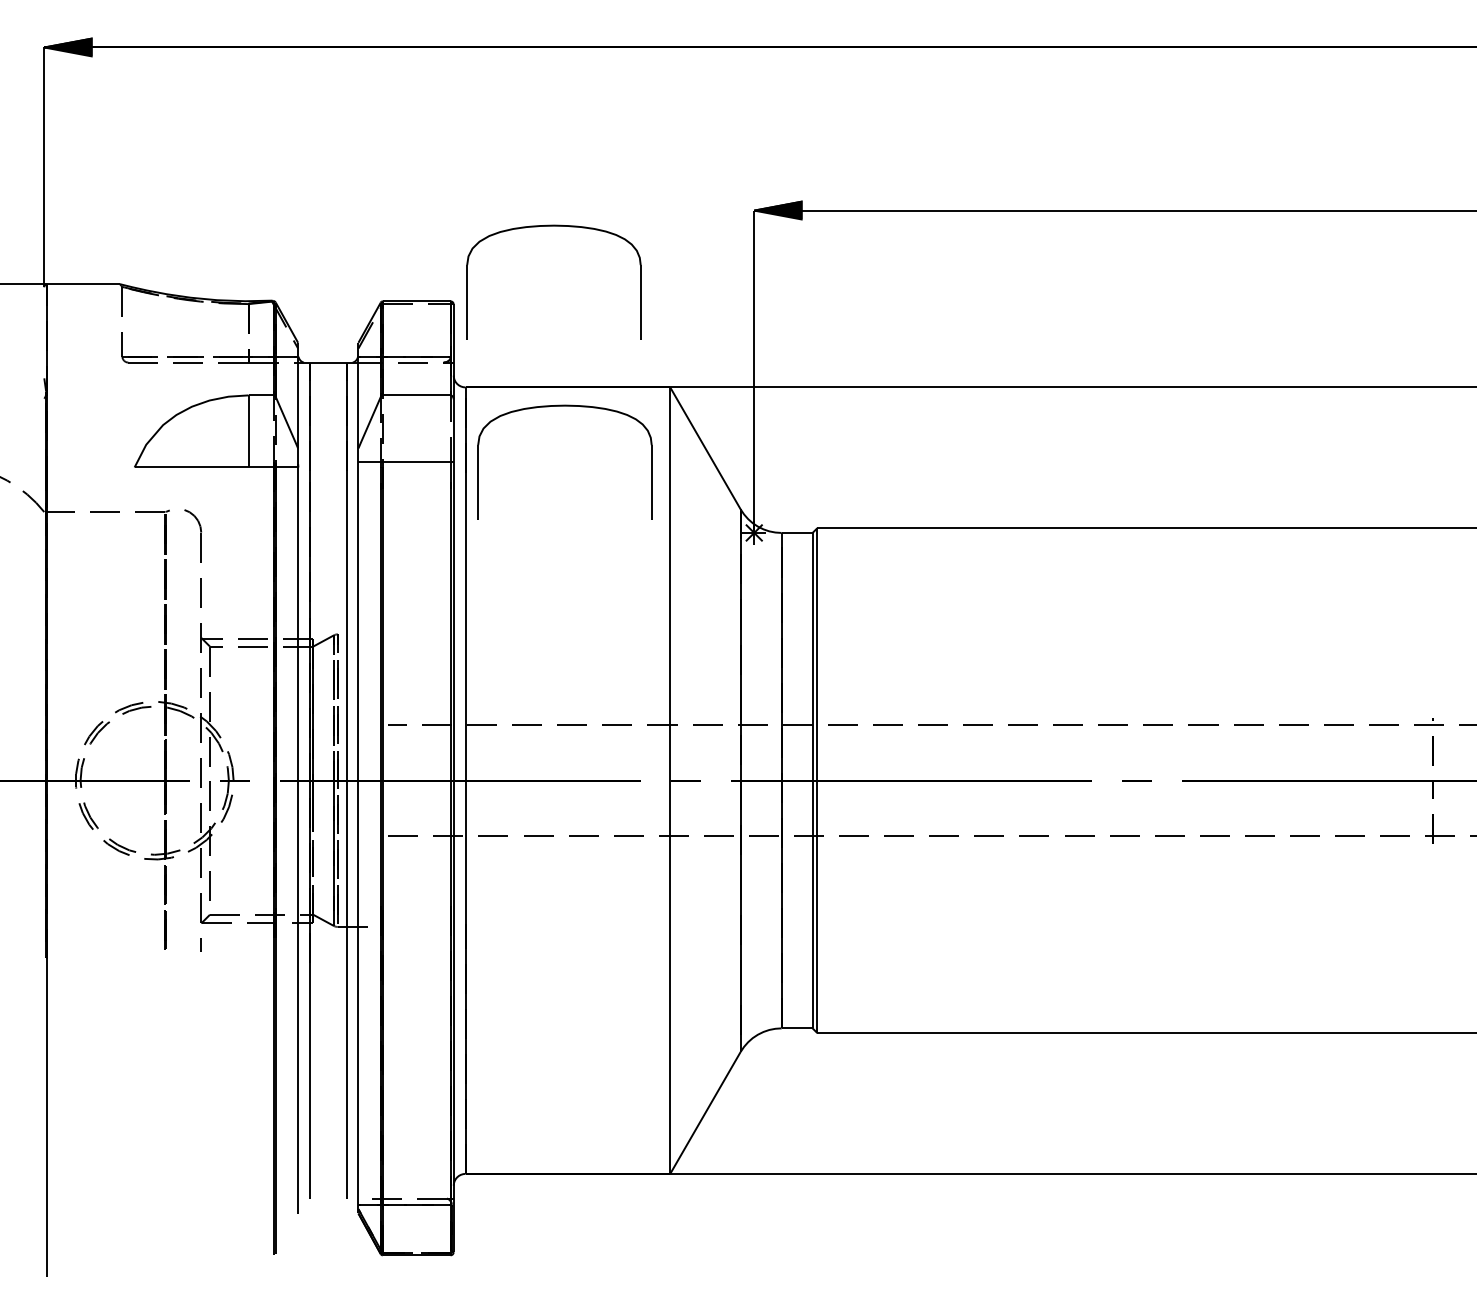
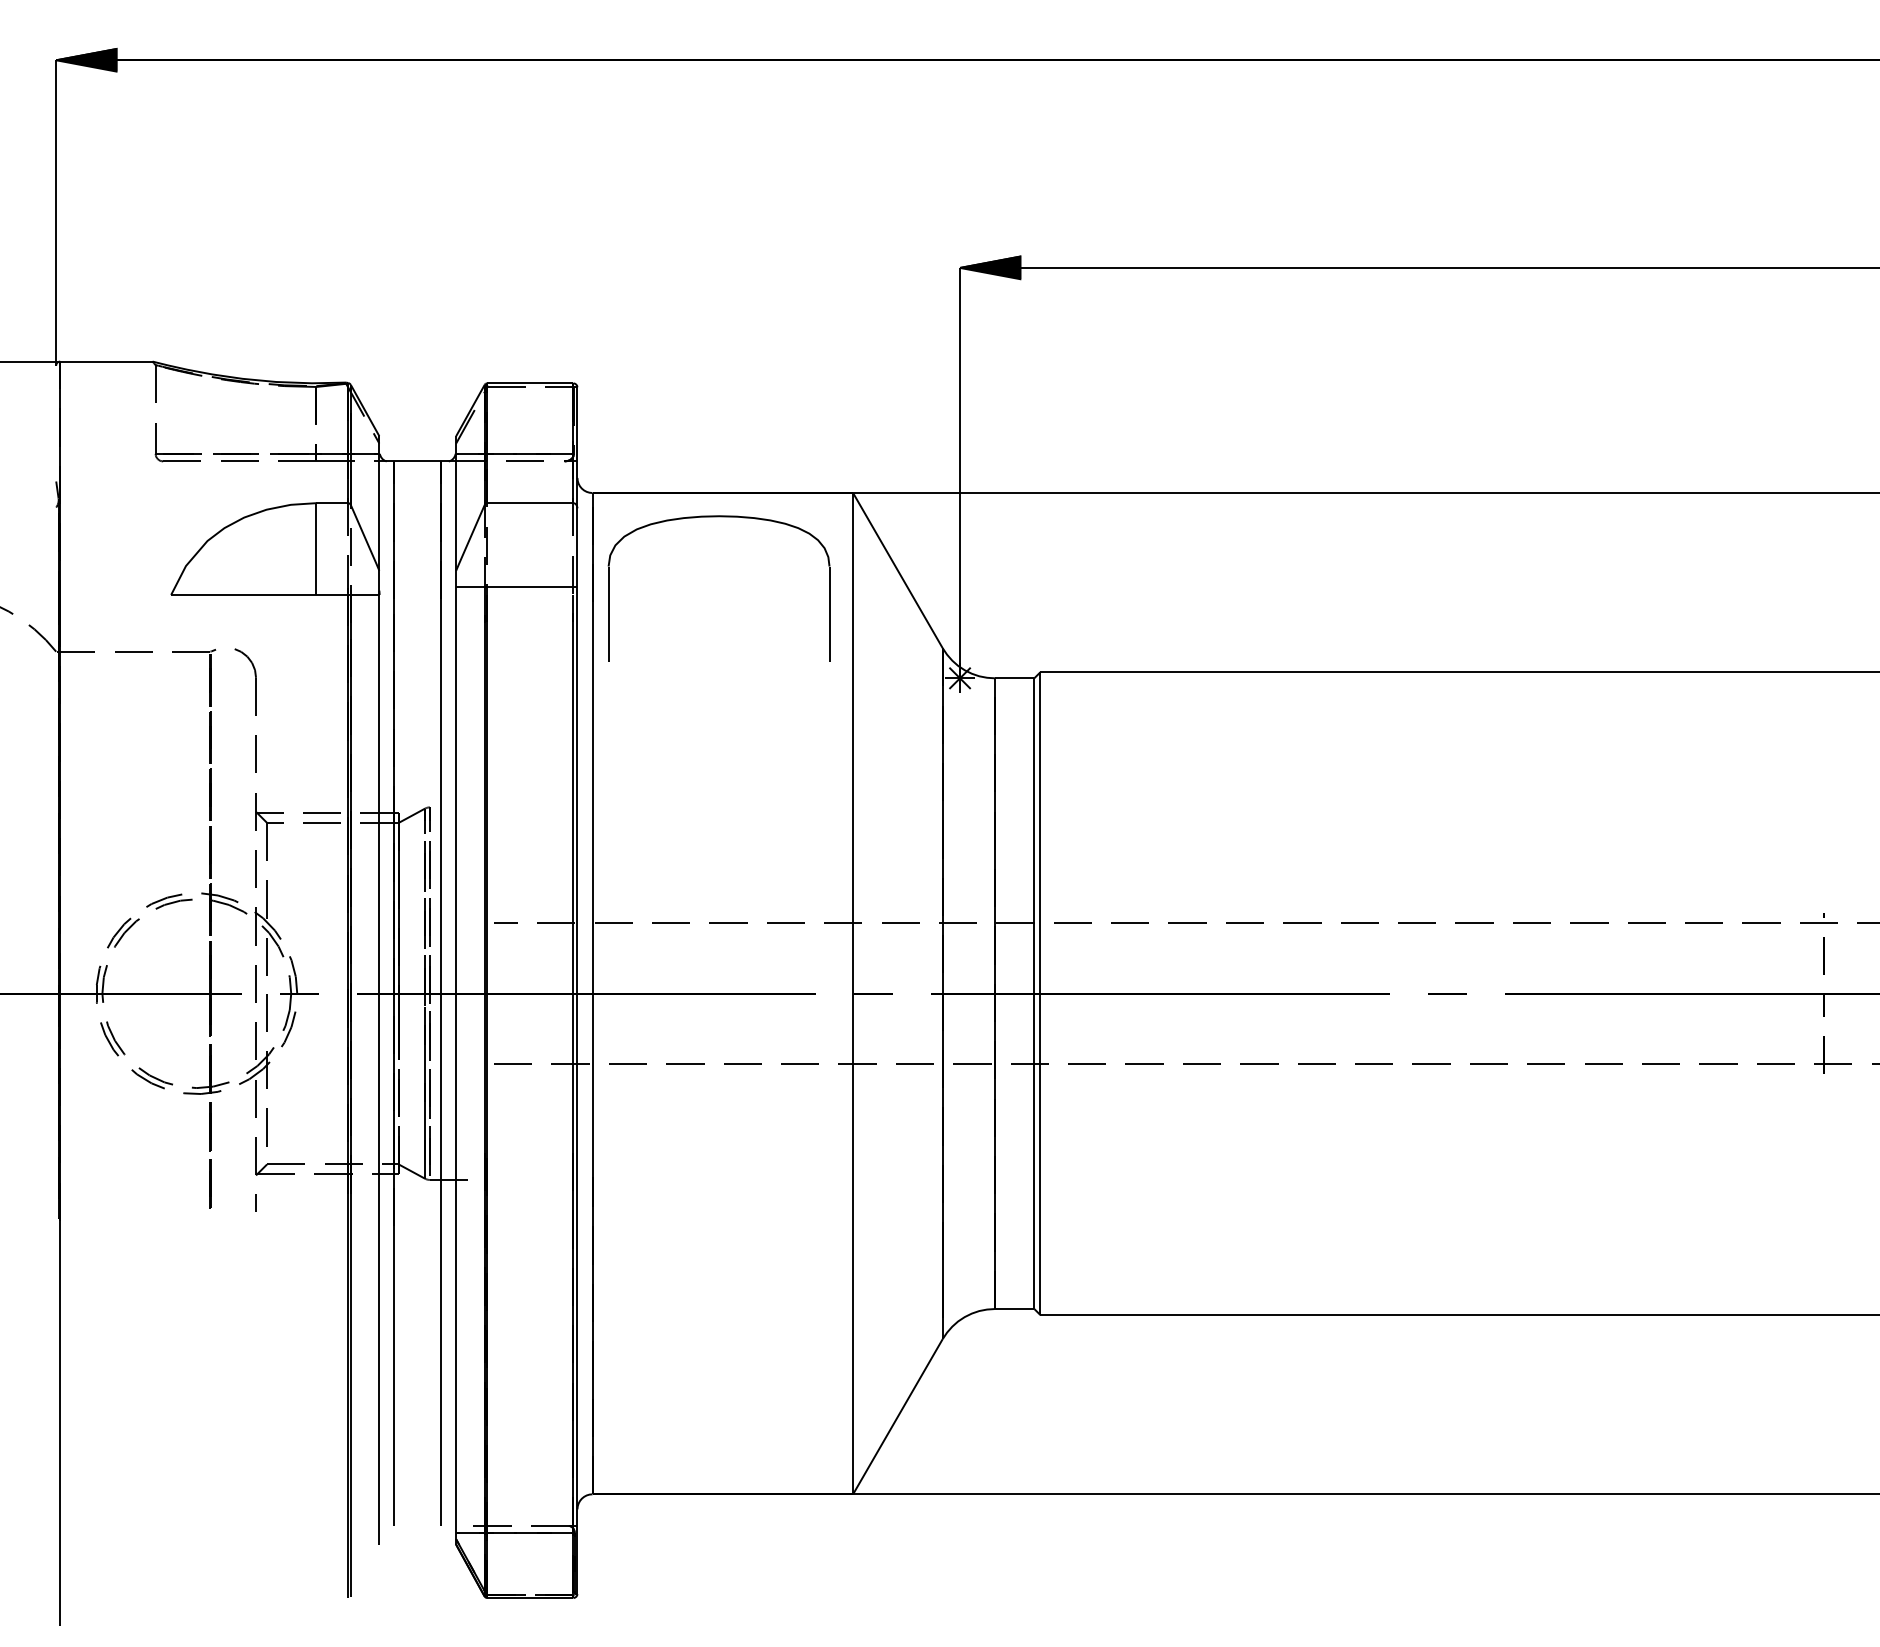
part: (553, 226) -> (704, 288), removed

